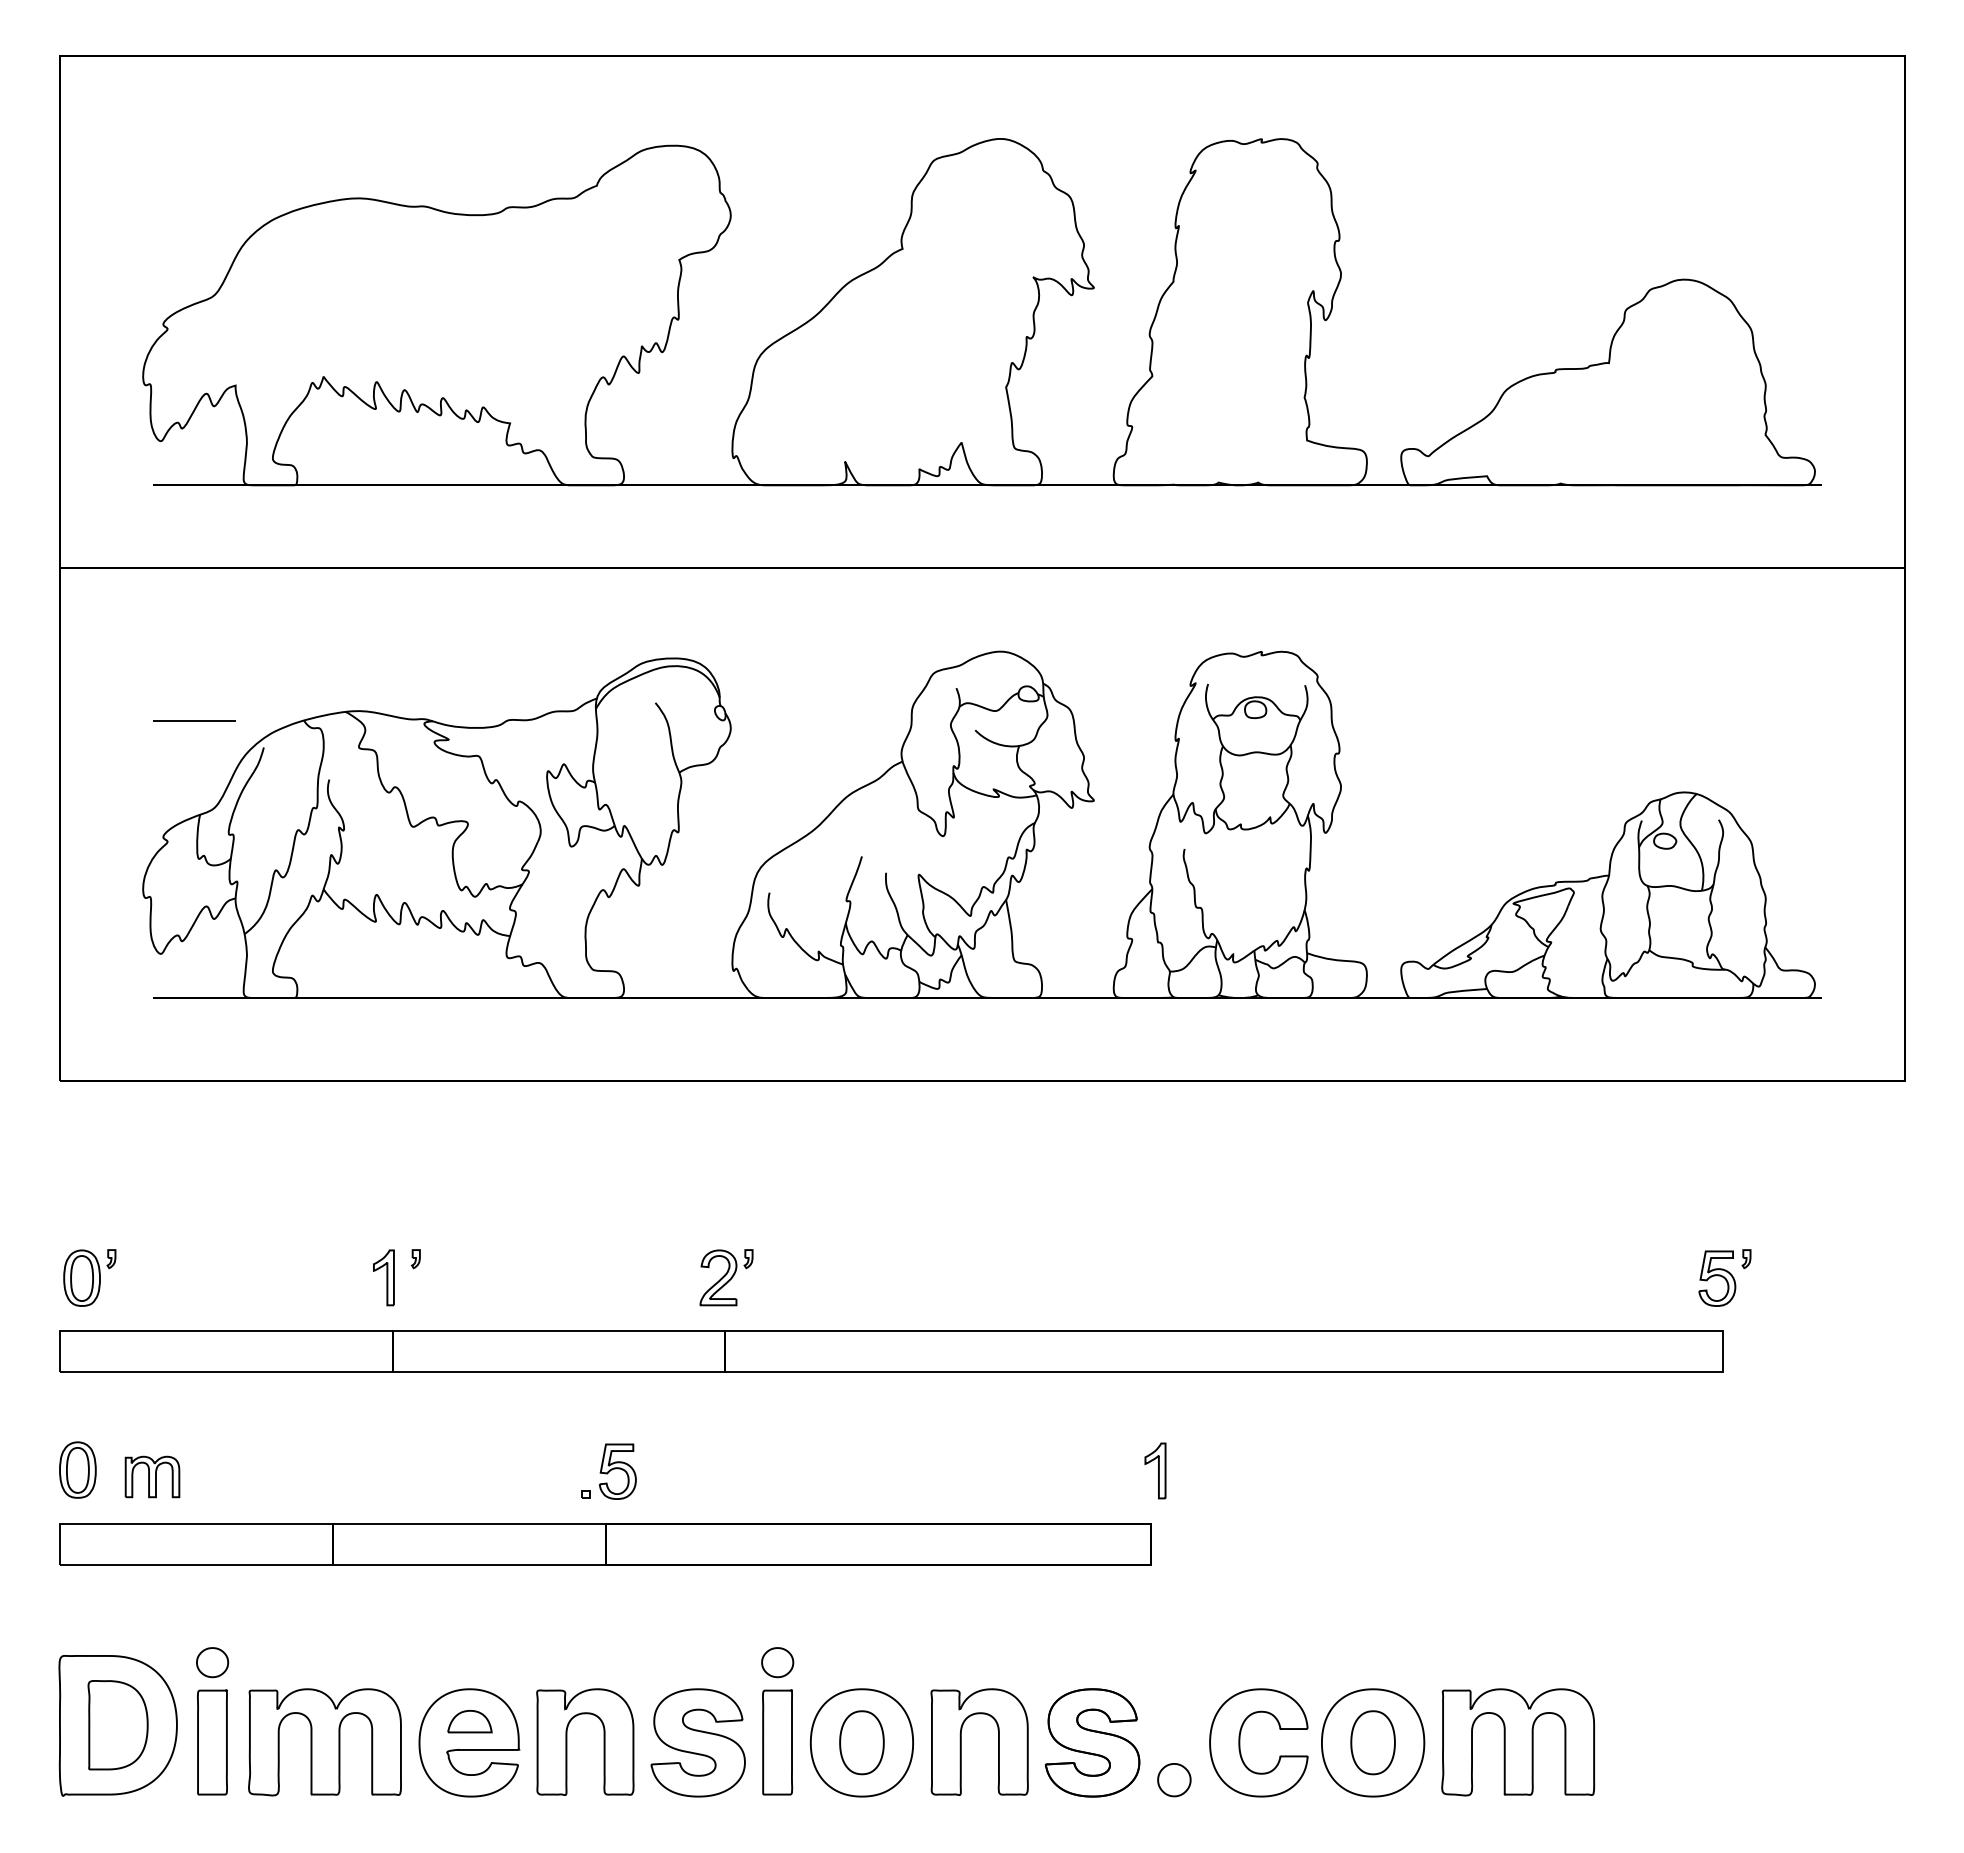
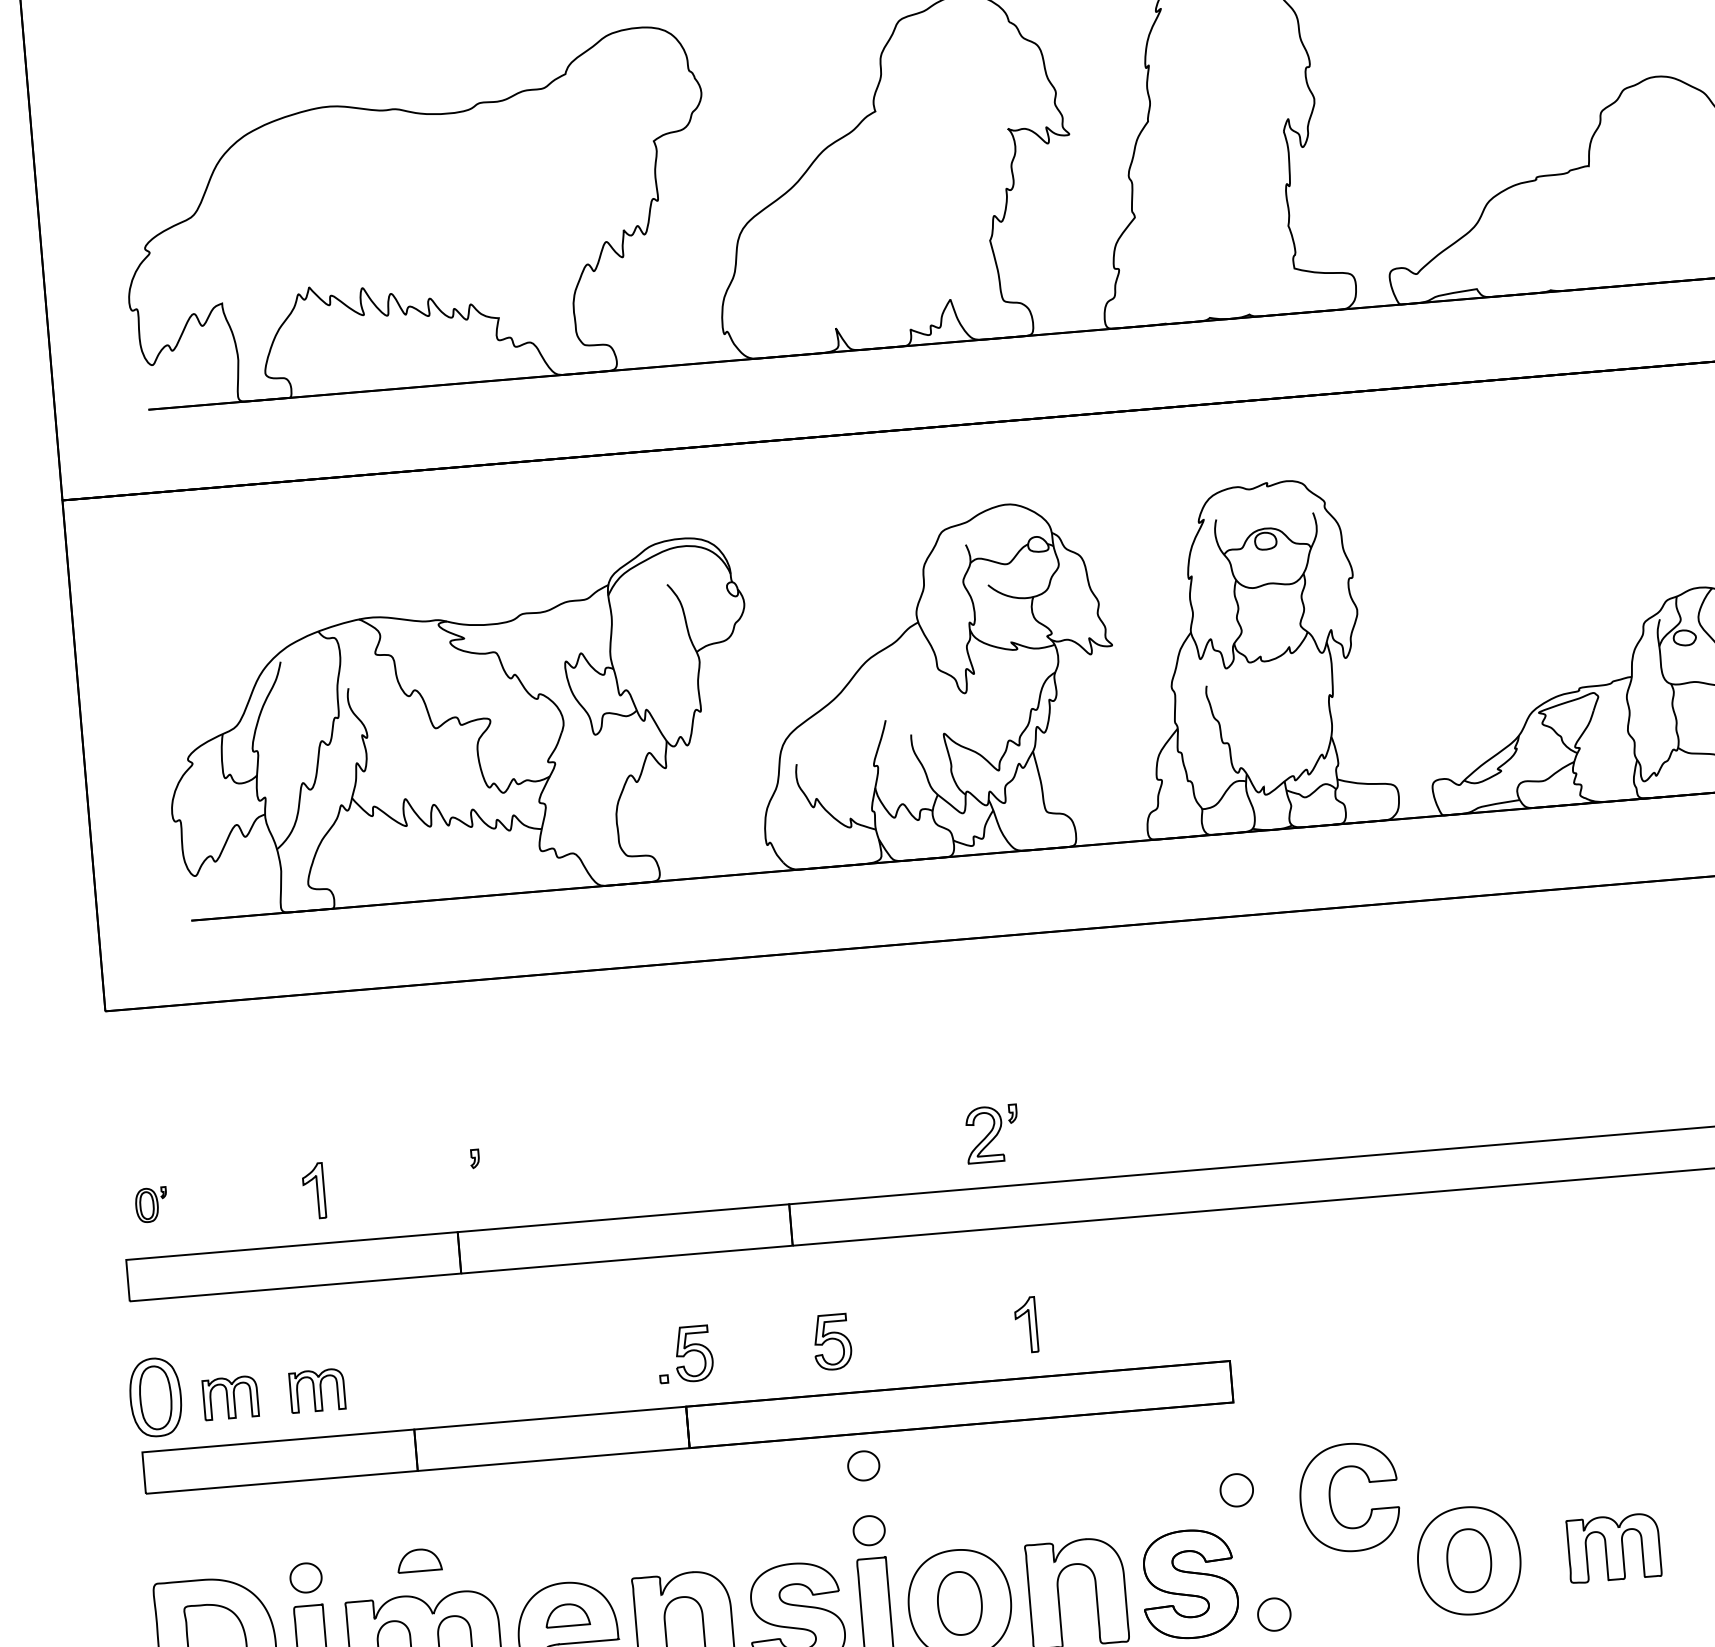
line: (194, 720) -> (209, 640), removed
part: (89, 1277) -> (151, 1204), size x0.6
part: (383, 1277) -> (313, 1190), moved
part: (726, 1277) -> (992, 1133), moved
part: (77, 1469) -> (155, 1396), size x1.4
part: (1155, 1470) -> (1026, 1324), moved
part: (756, 1471) -> (832, 1342), added
part: (239, 1476) -> (317, 1390), added
part: (777, 1597) -> (863, 1465), added
part: (1147, 1653) -> (1236, 1490), added
part: (326, 1654) -> (418, 1560), added
part: (1240, 1742) -> (1330, 1498), moved
part: (1518, 1742) -> (1614, 1548), size x0.6

